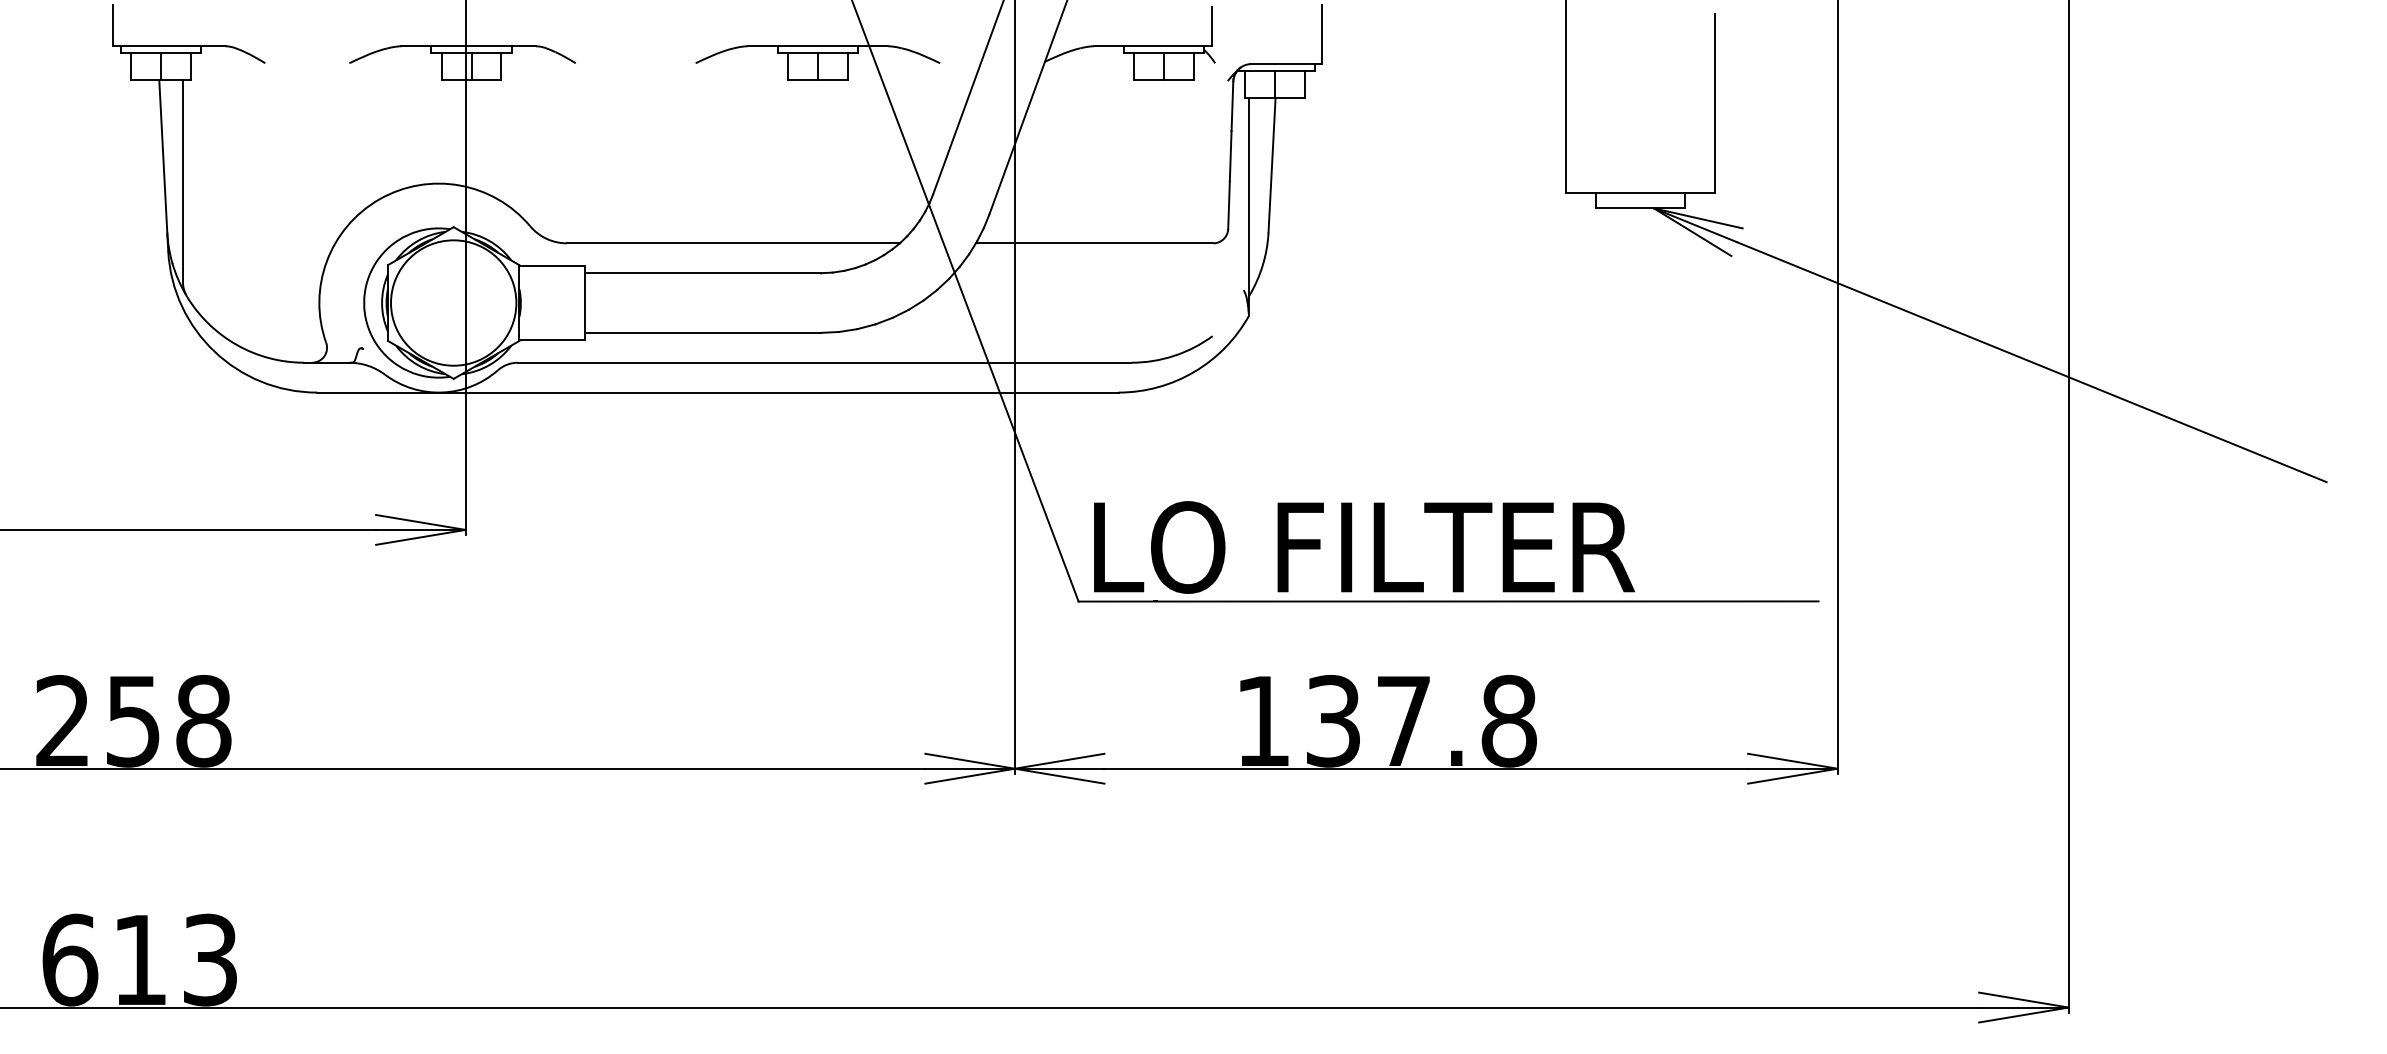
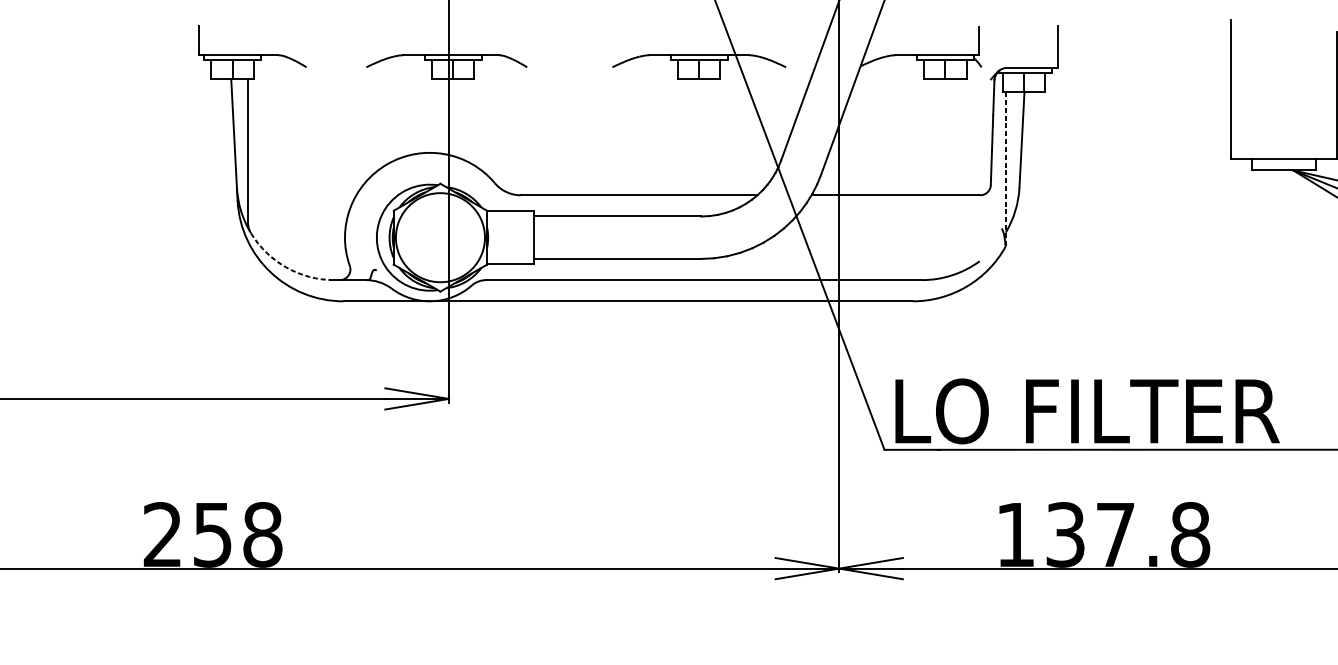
line: (1249, 206) -> (1005, 169), solid -> dashed
arc: (237, 345) -> (286, 267), solid -> dashed

